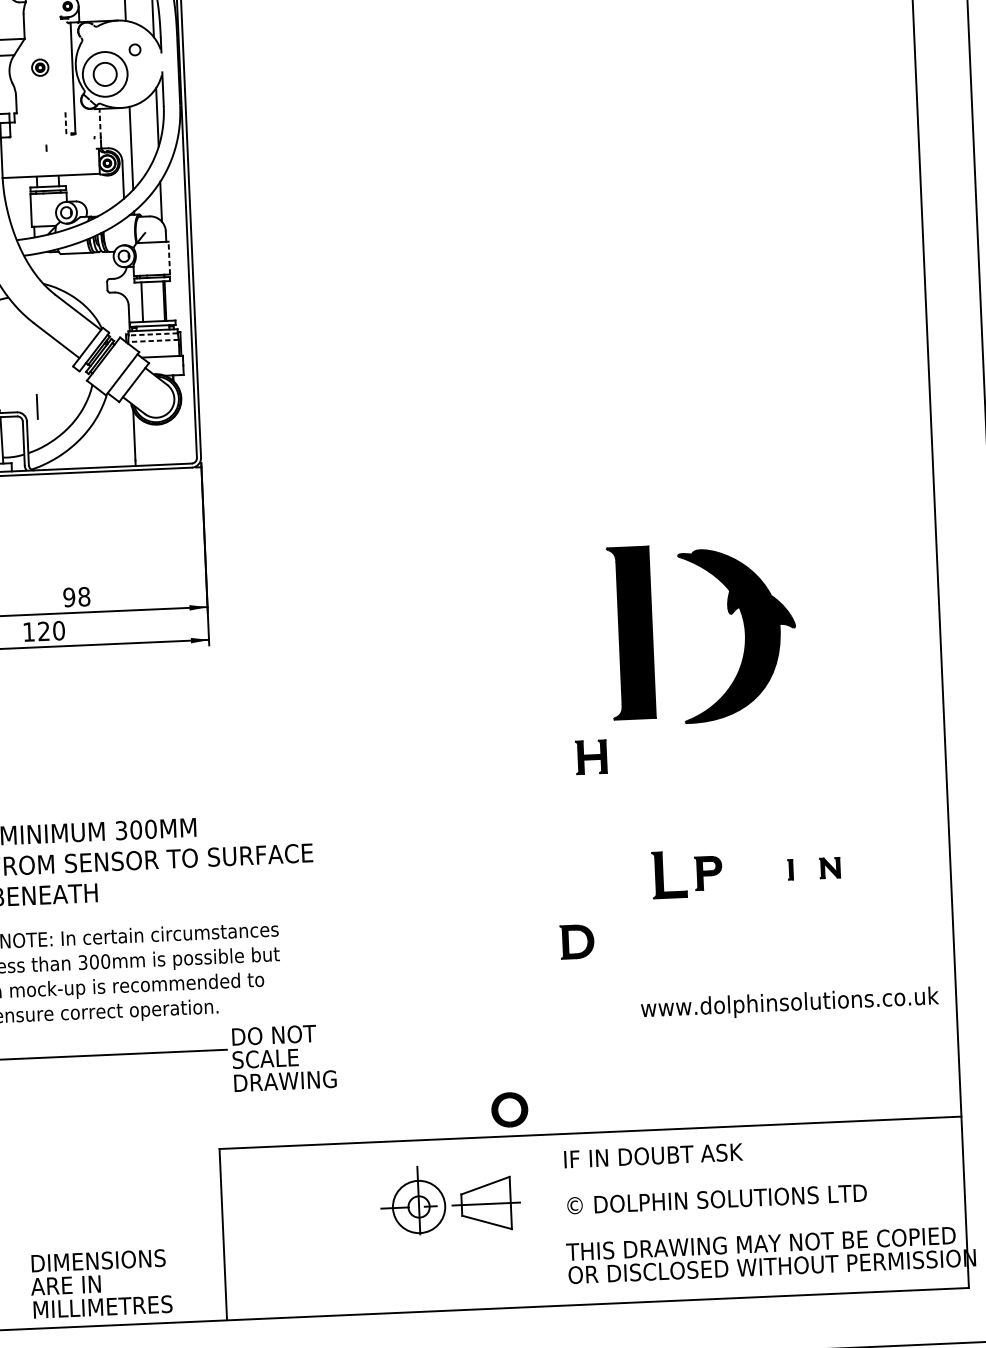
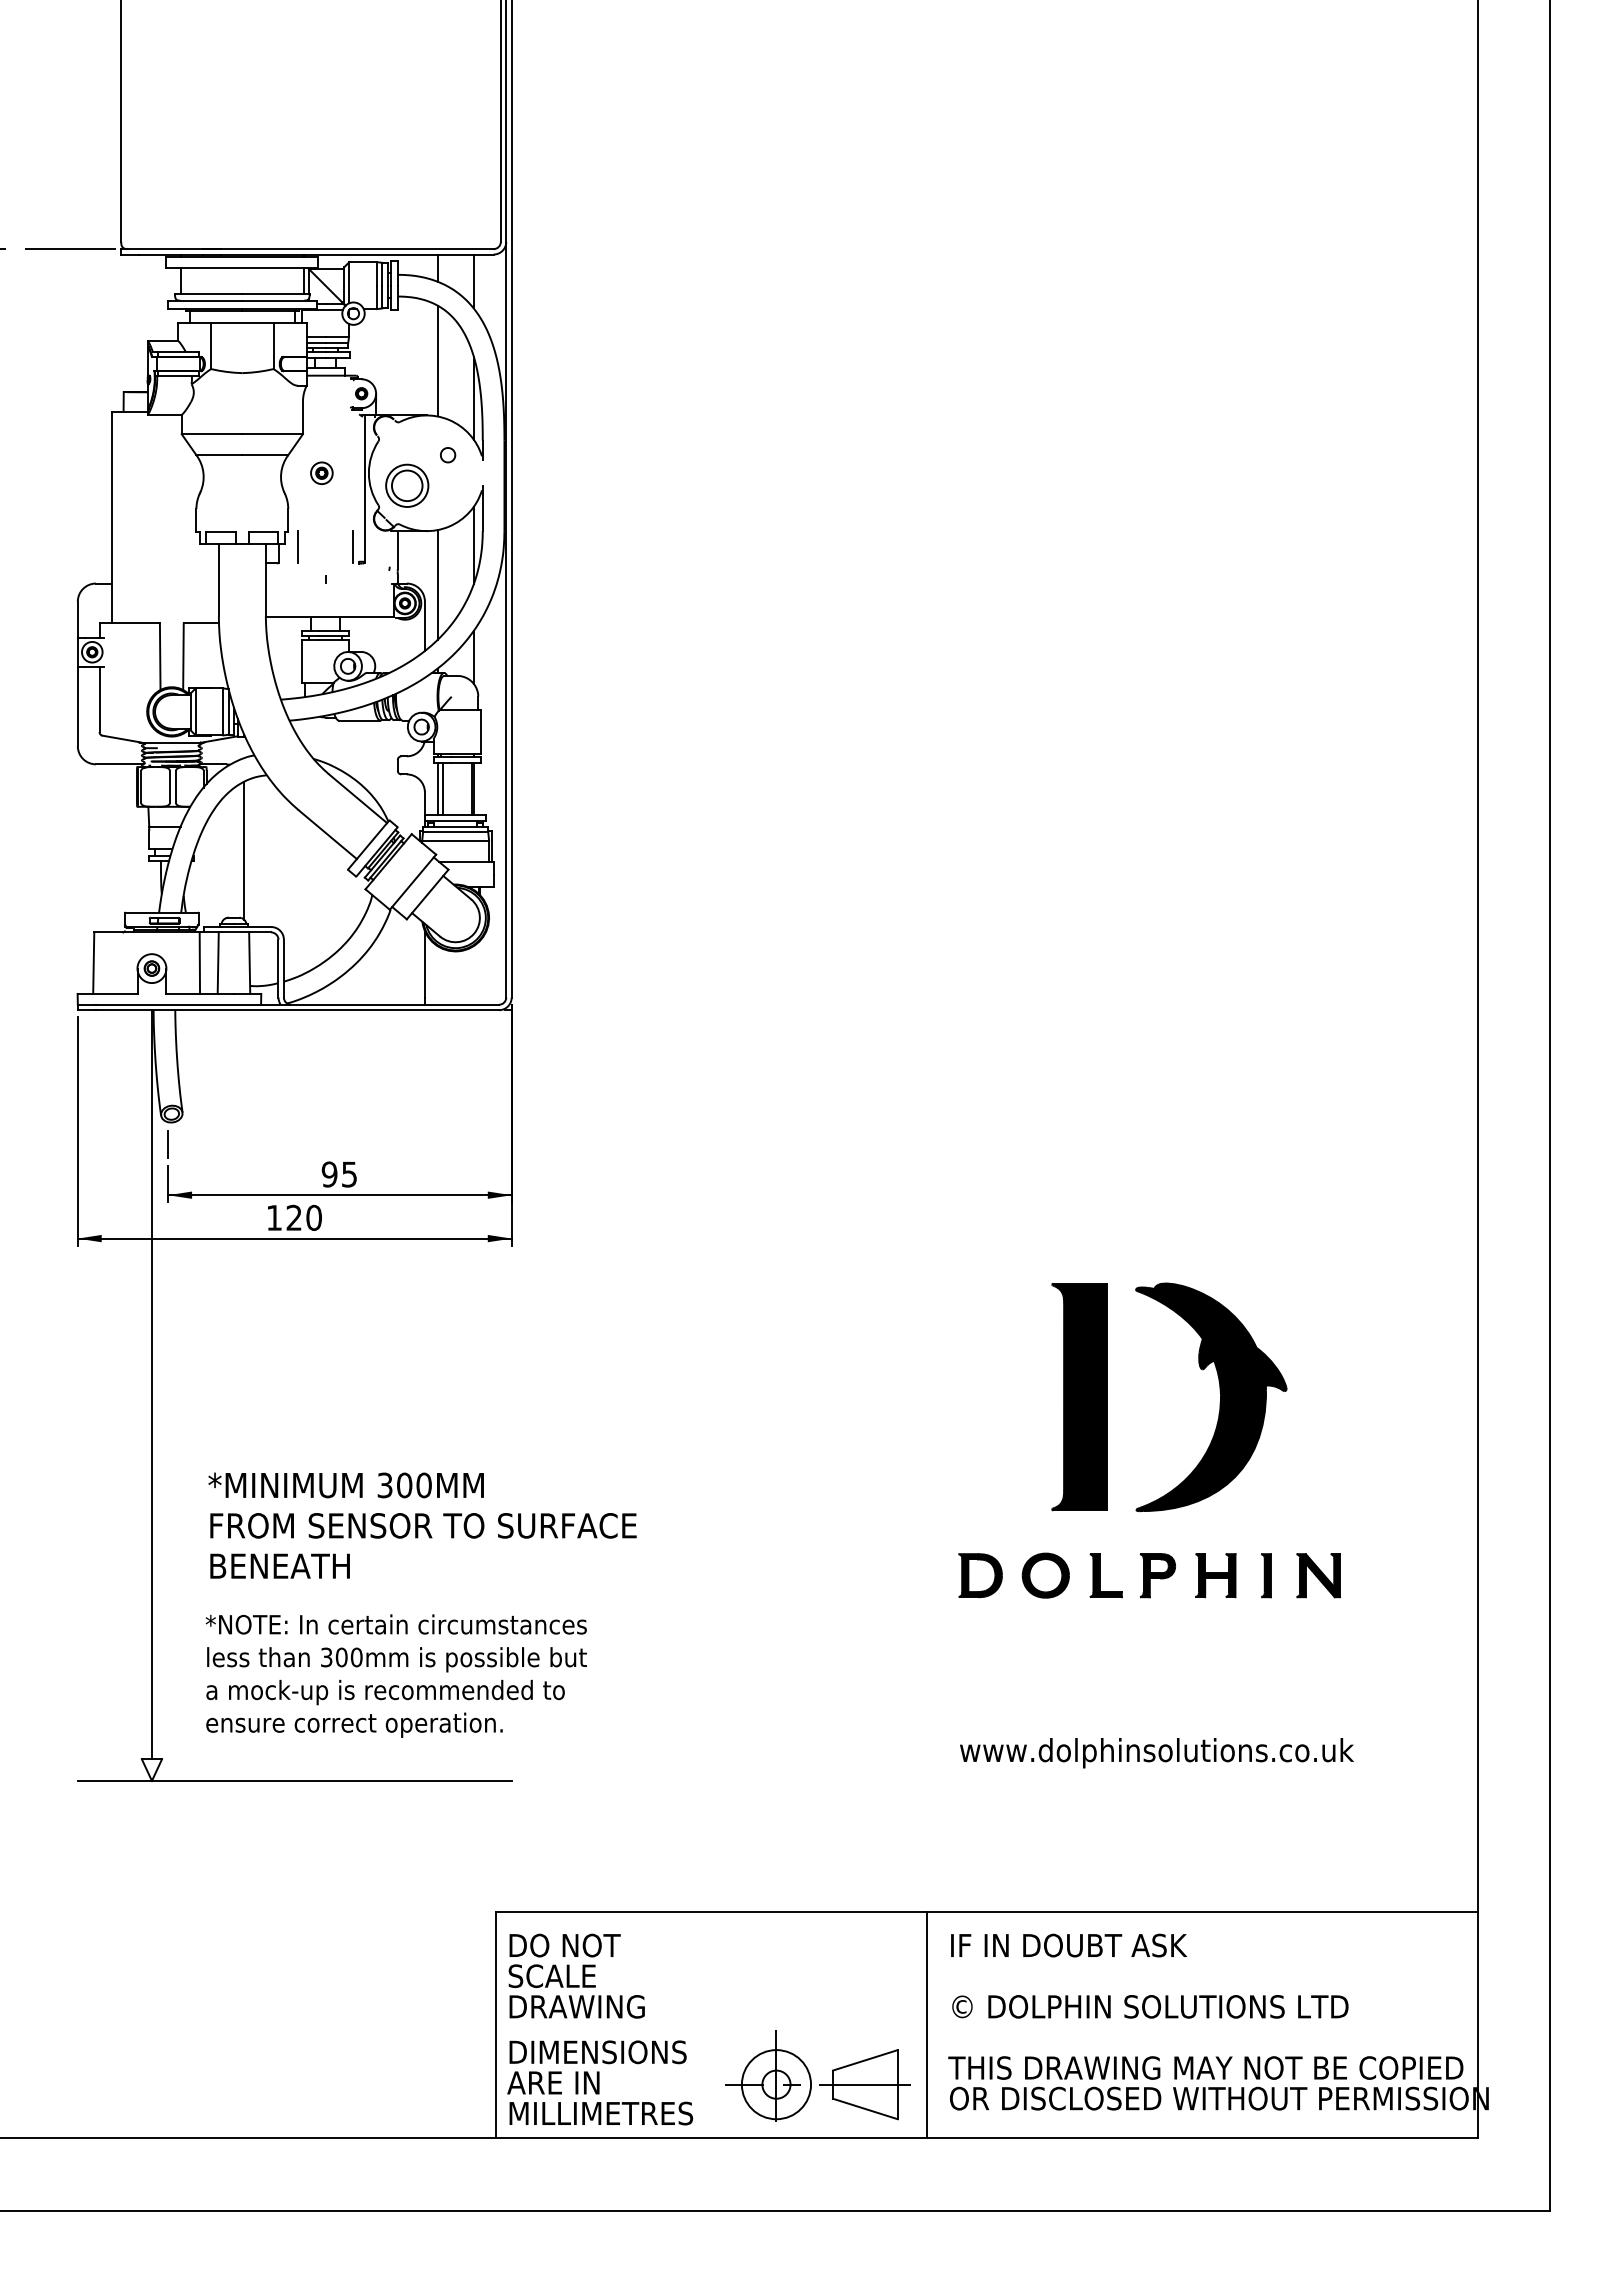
circle: (105, 74) -> (407, 485), size x0.71
line: (65, 122) -> (352, 546), dashed -> solid
line: (99, 123) -> (397, 550), dashed -> solid
line: (169, 258) -> (481, 732), dashed -> solid
line: (138, 302) -> (437, 788), added
line: (153, 334) -> (455, 831), dashed -> solid
line: (153, 340) -> (455, 840), dashed -> solid
line: (36, 406) -> (297, 546), moved
text: (84, 596) -> (349, 1174), 98 -> 95
part: (631, 633) -> (1079, 1397), moved
part: (745, 634) -> (1220, 1397), moved
part: (591, 757) -> (1215, 1575), moved
part: (829, 867) -> (1318, 1575), size x1.67
part: (790, 869) -> (1266, 1575), size x1.67
part: (668, 874) -> (1105, 1575), size x0.71
part: (577, 941) -> (980, 1575), moved
text: (789, 1004) -> (1156, 1753), moved
text: (283, 1057) -> (576, 1975), moved
part: (509, 1109) -> (1045, 1575), moved
part: (445, 1200) -> (811, 2077), moved
line: (549, 1220) -> (927, 2024), added
text: (101, 1283) -> (600, 2082), moved

